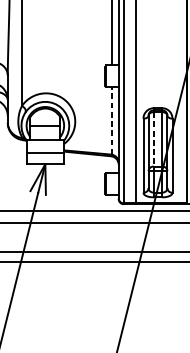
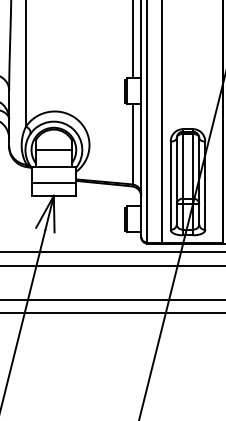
line: (111, 120) -> (132, 143), dashed -> solid
line: (153, 139) -> (182, 166), dashed -> solid

